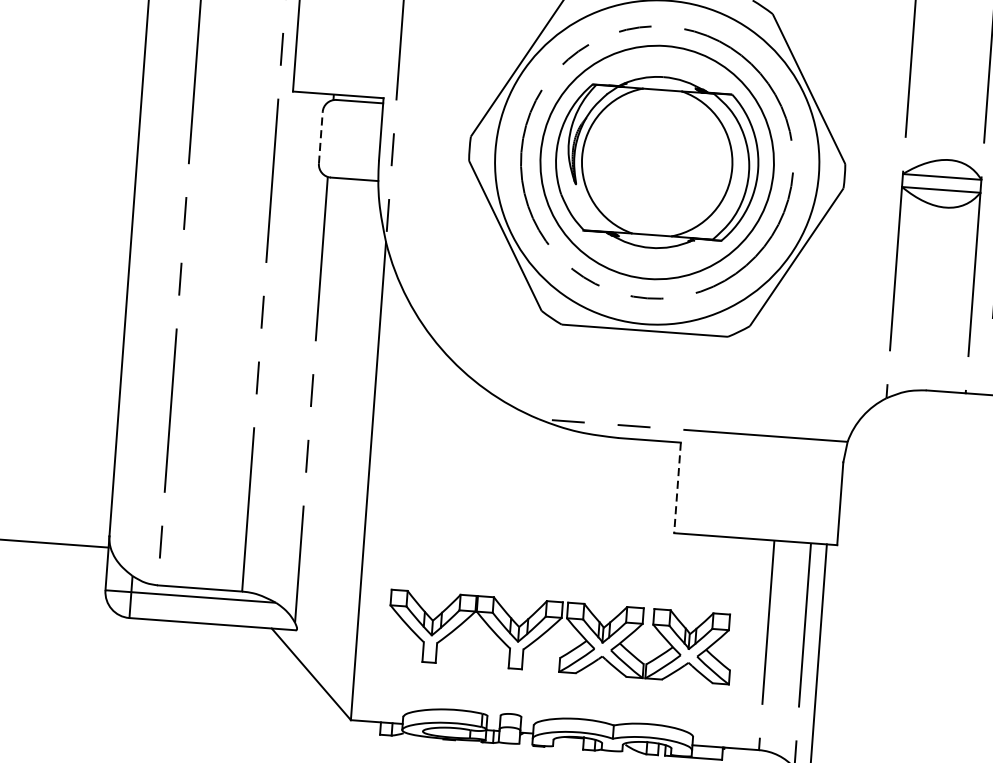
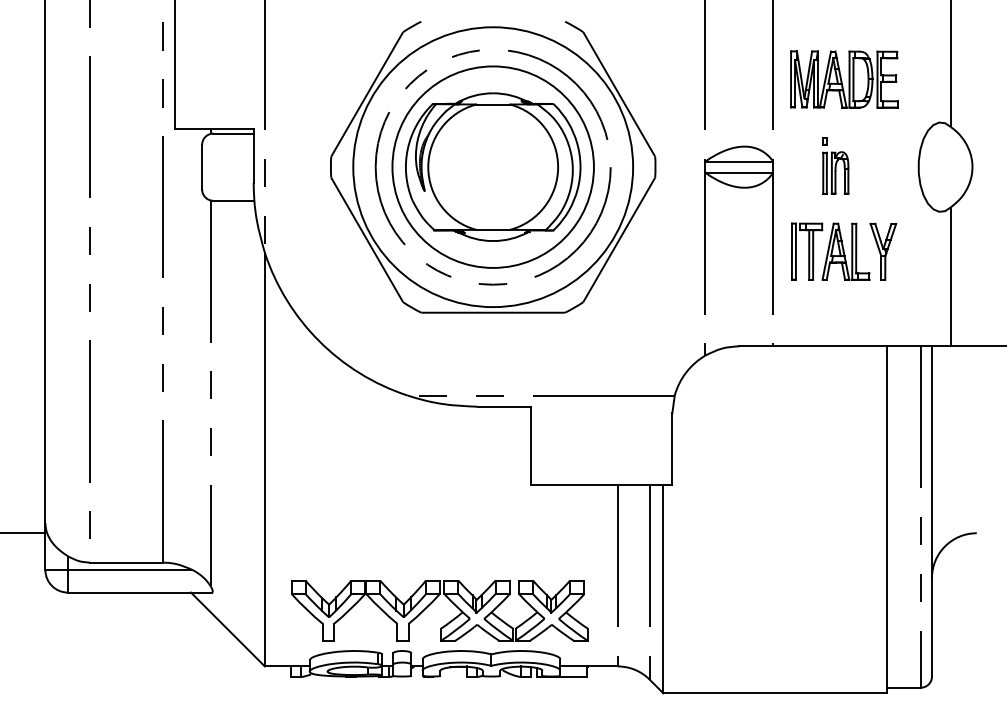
line: (321, 137) -> (202, 166), dashed -> solid
line: (677, 488) -> (531, 446), dashed -> solid
part: (552, 628) -> (432, 603), moved

